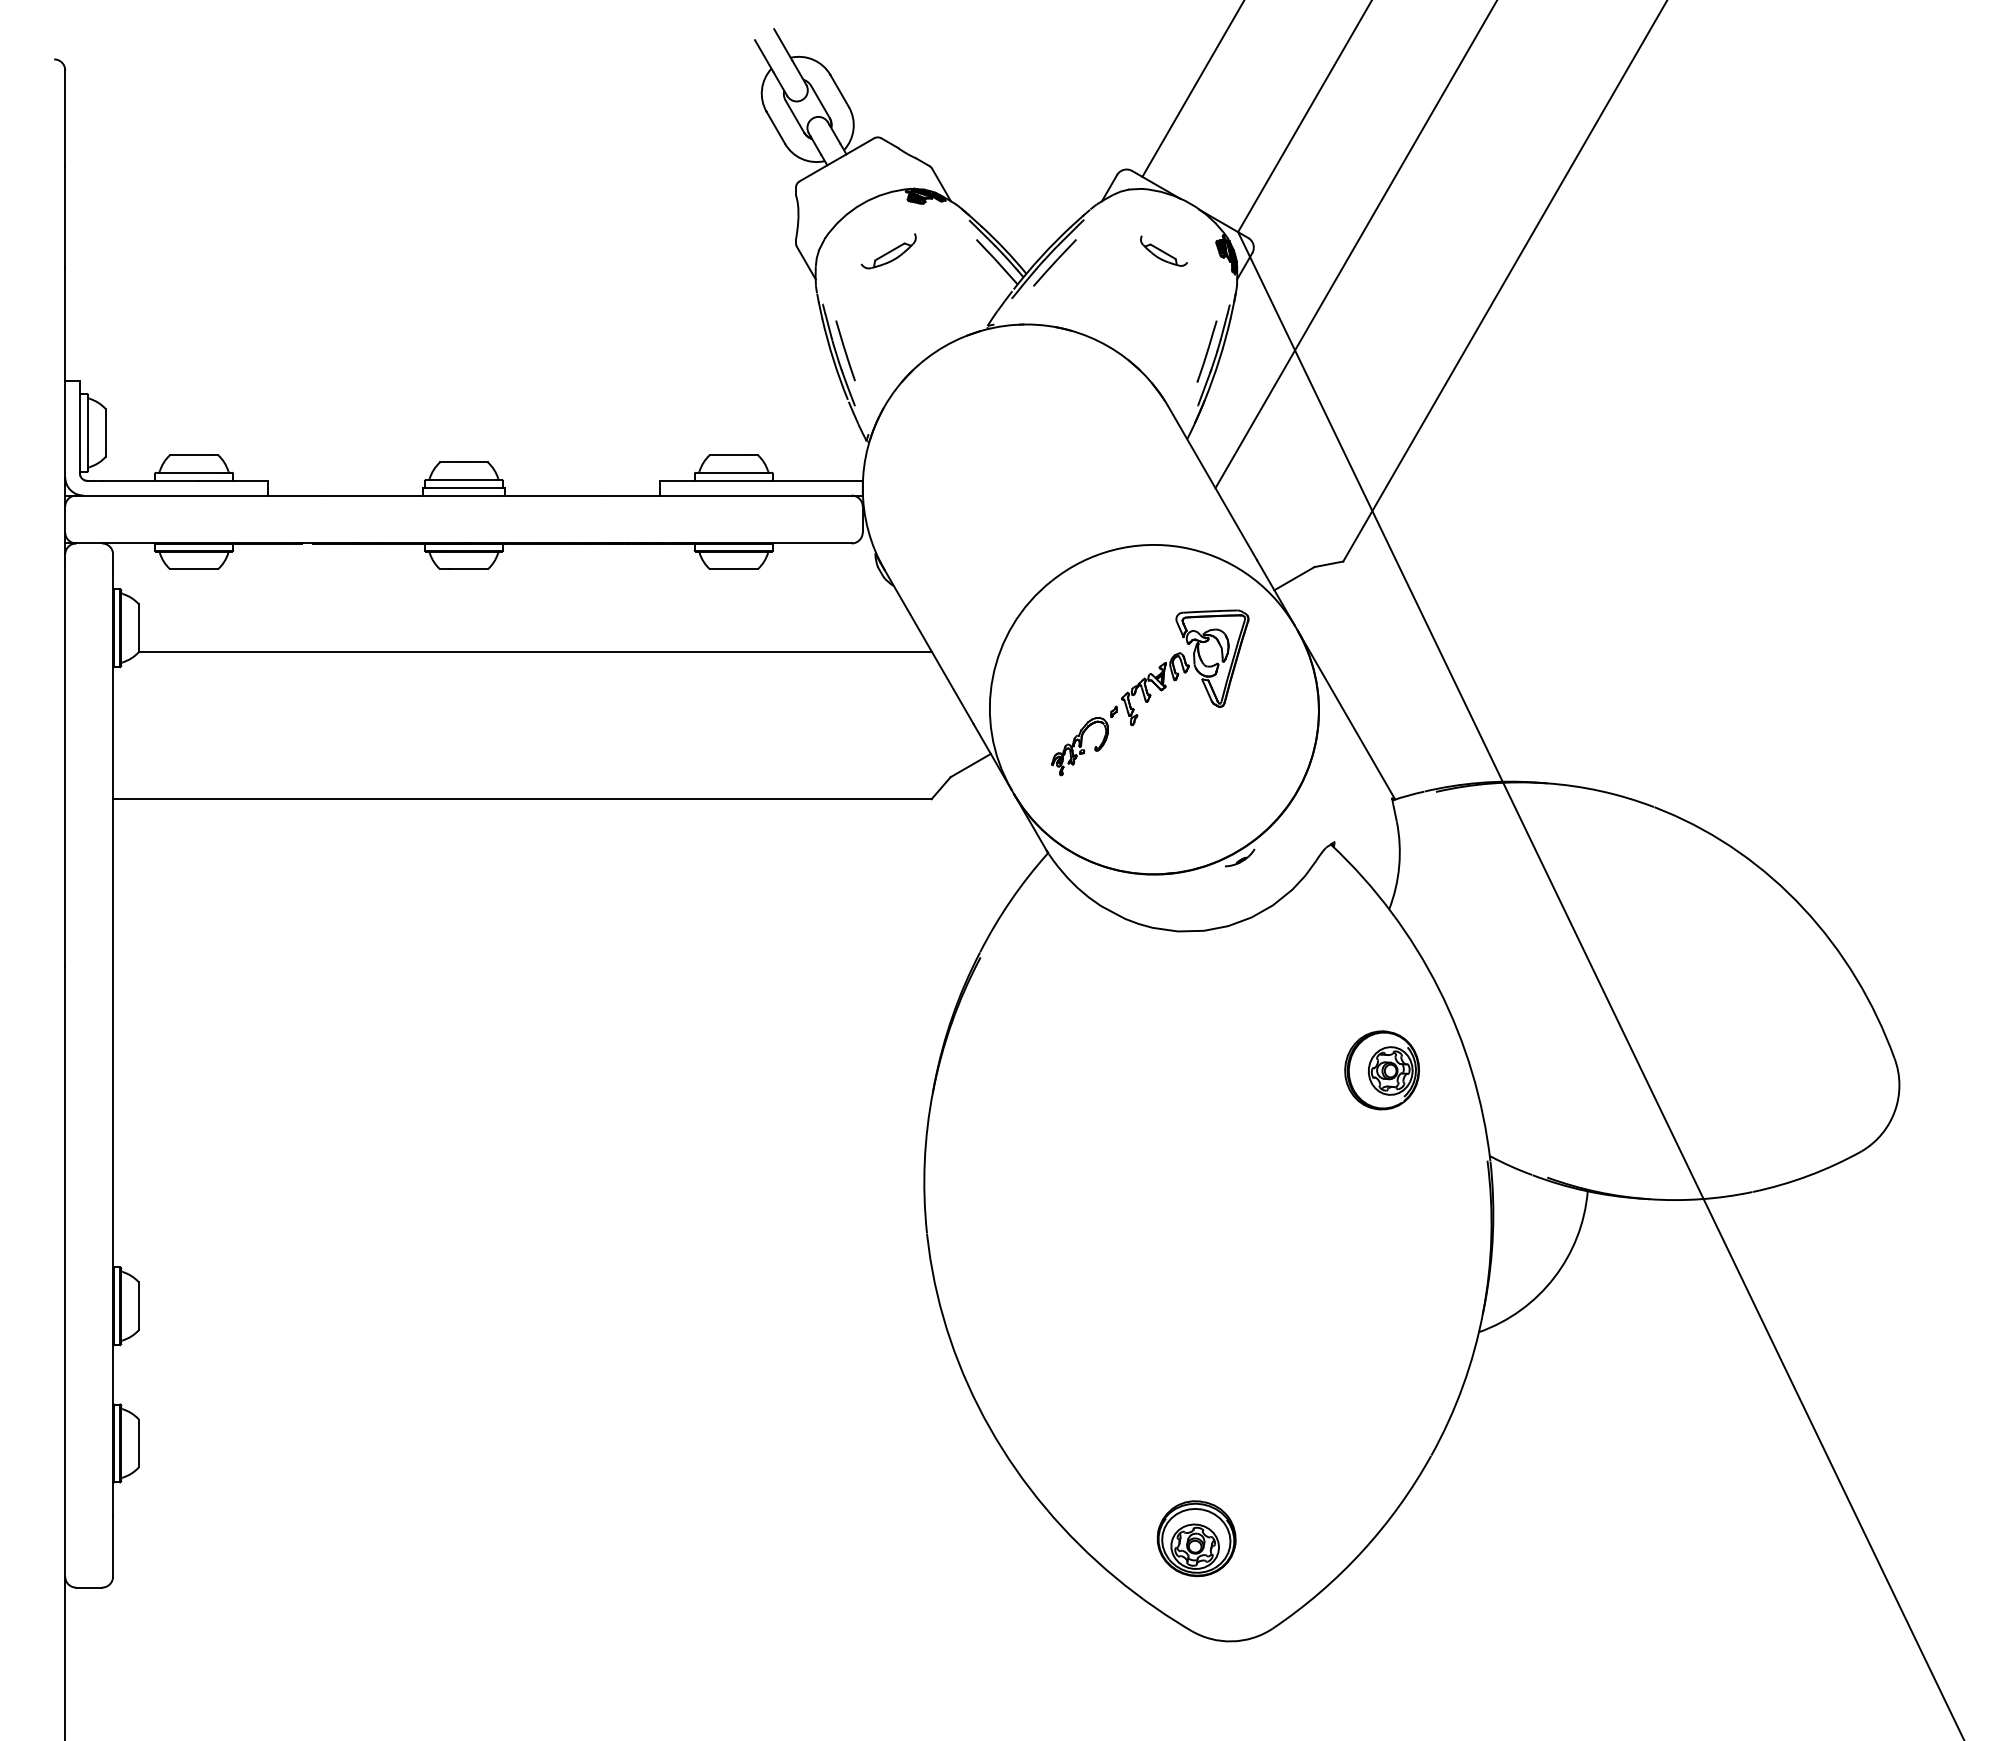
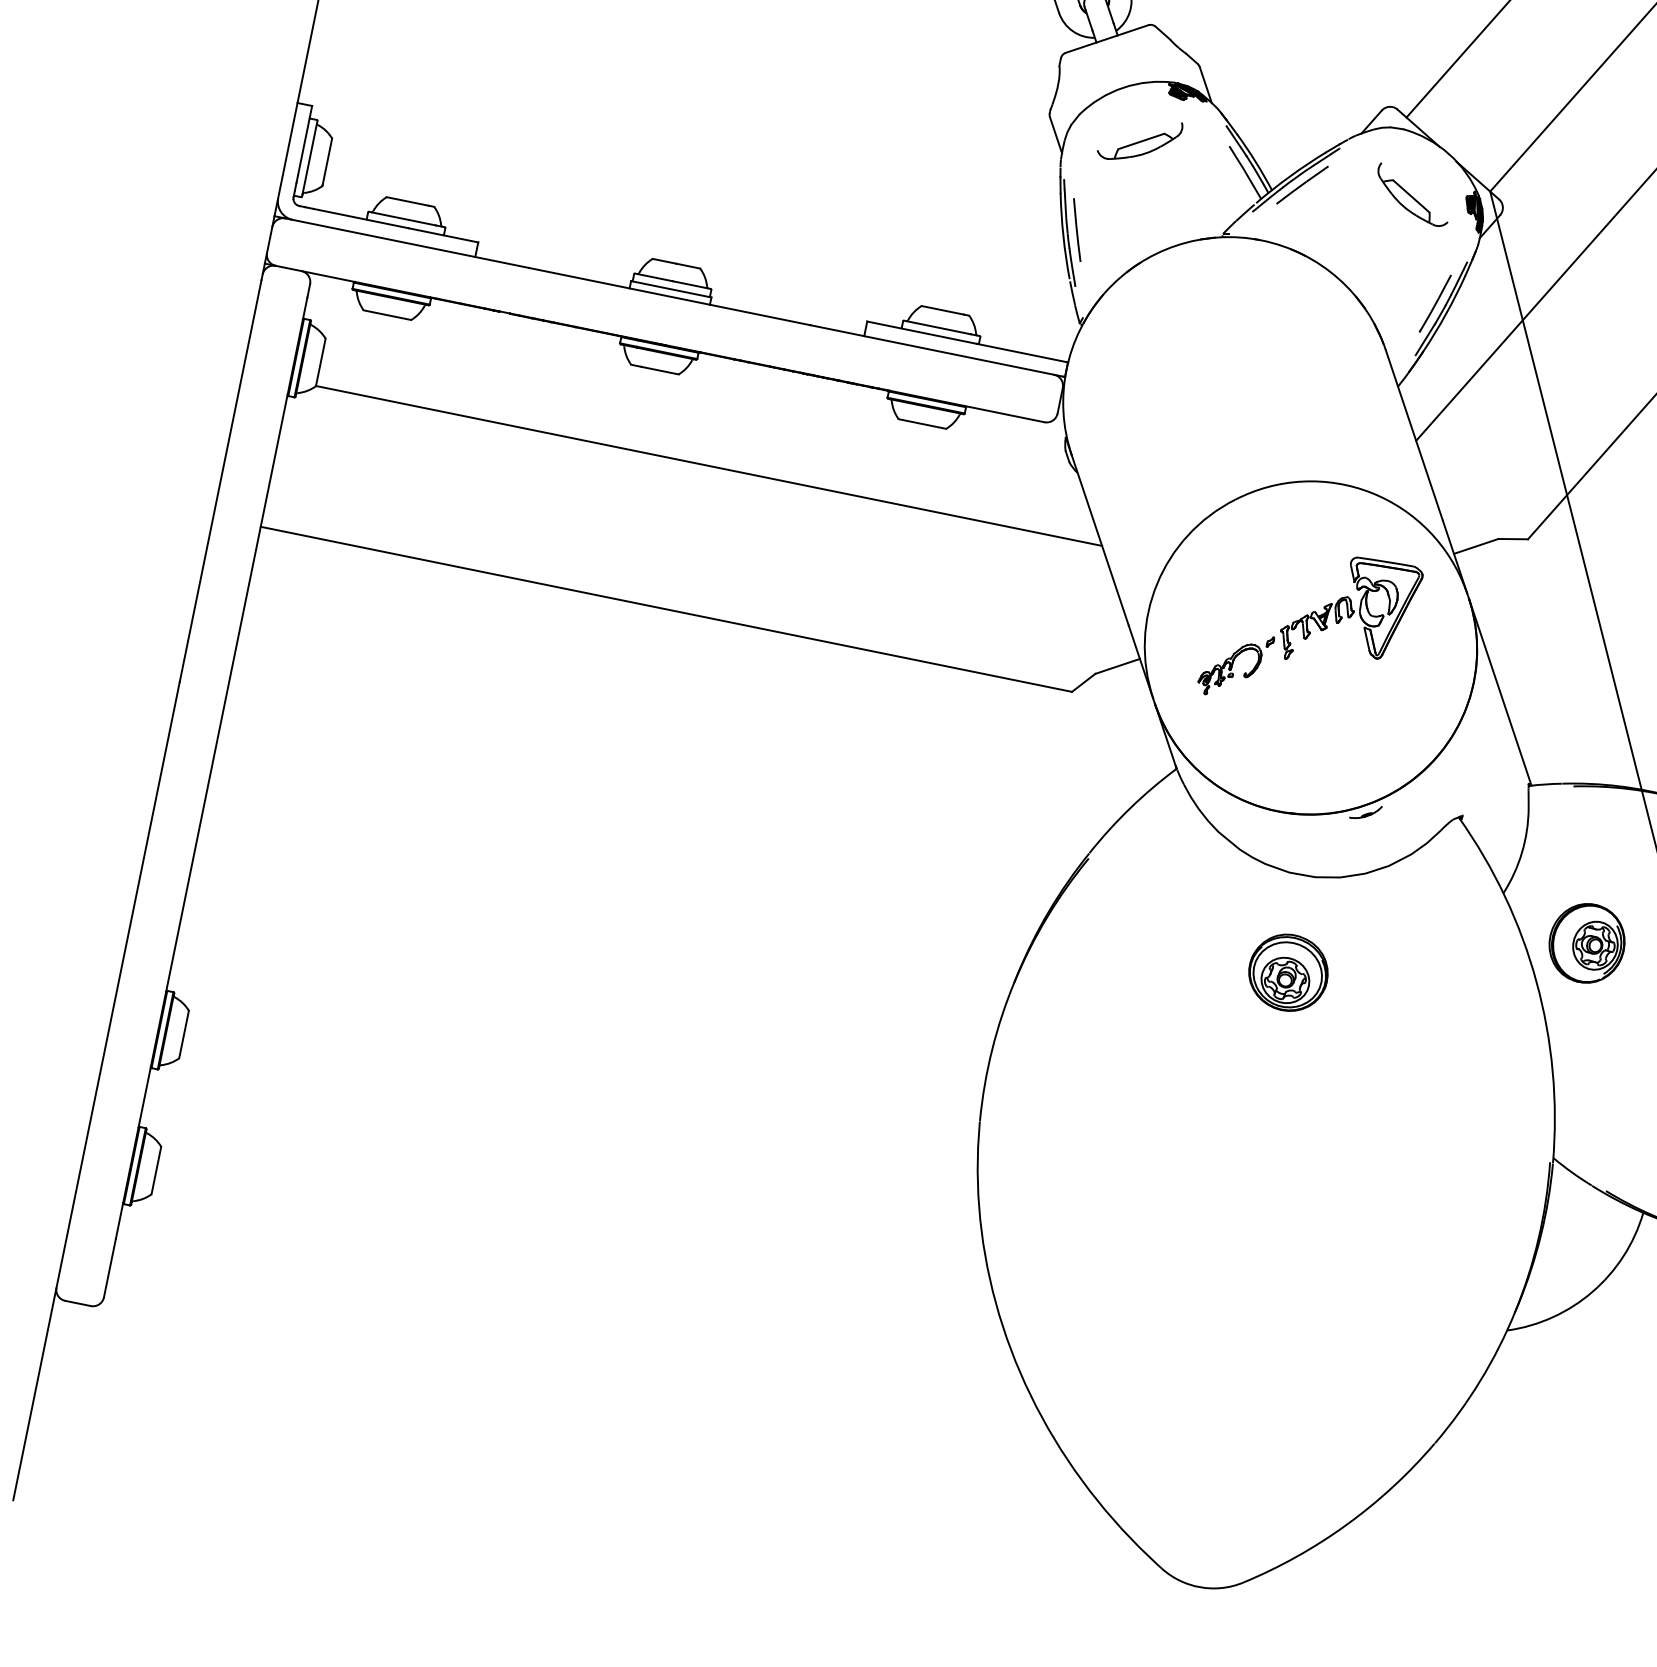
part: (888, 250) -> (1139, 139), size x1.43
part: (1163, 250) -> (1412, 194), size x1.67
part: (1381, 1070) -> (1586, 943), moved
part: (1196, 1538) -> (1288, 972), moved

